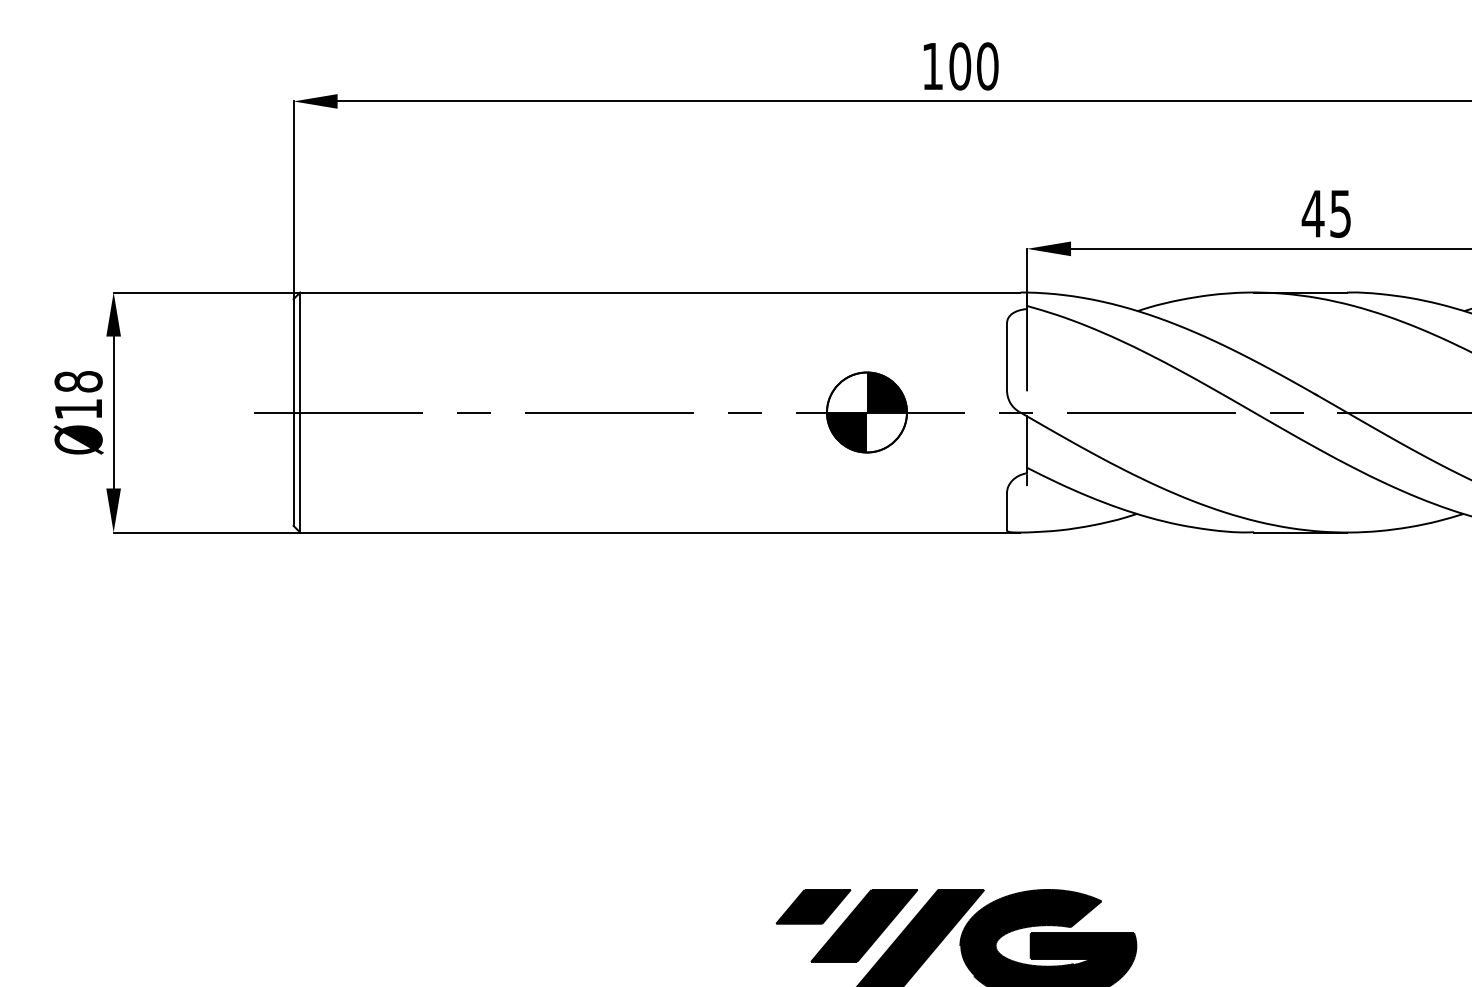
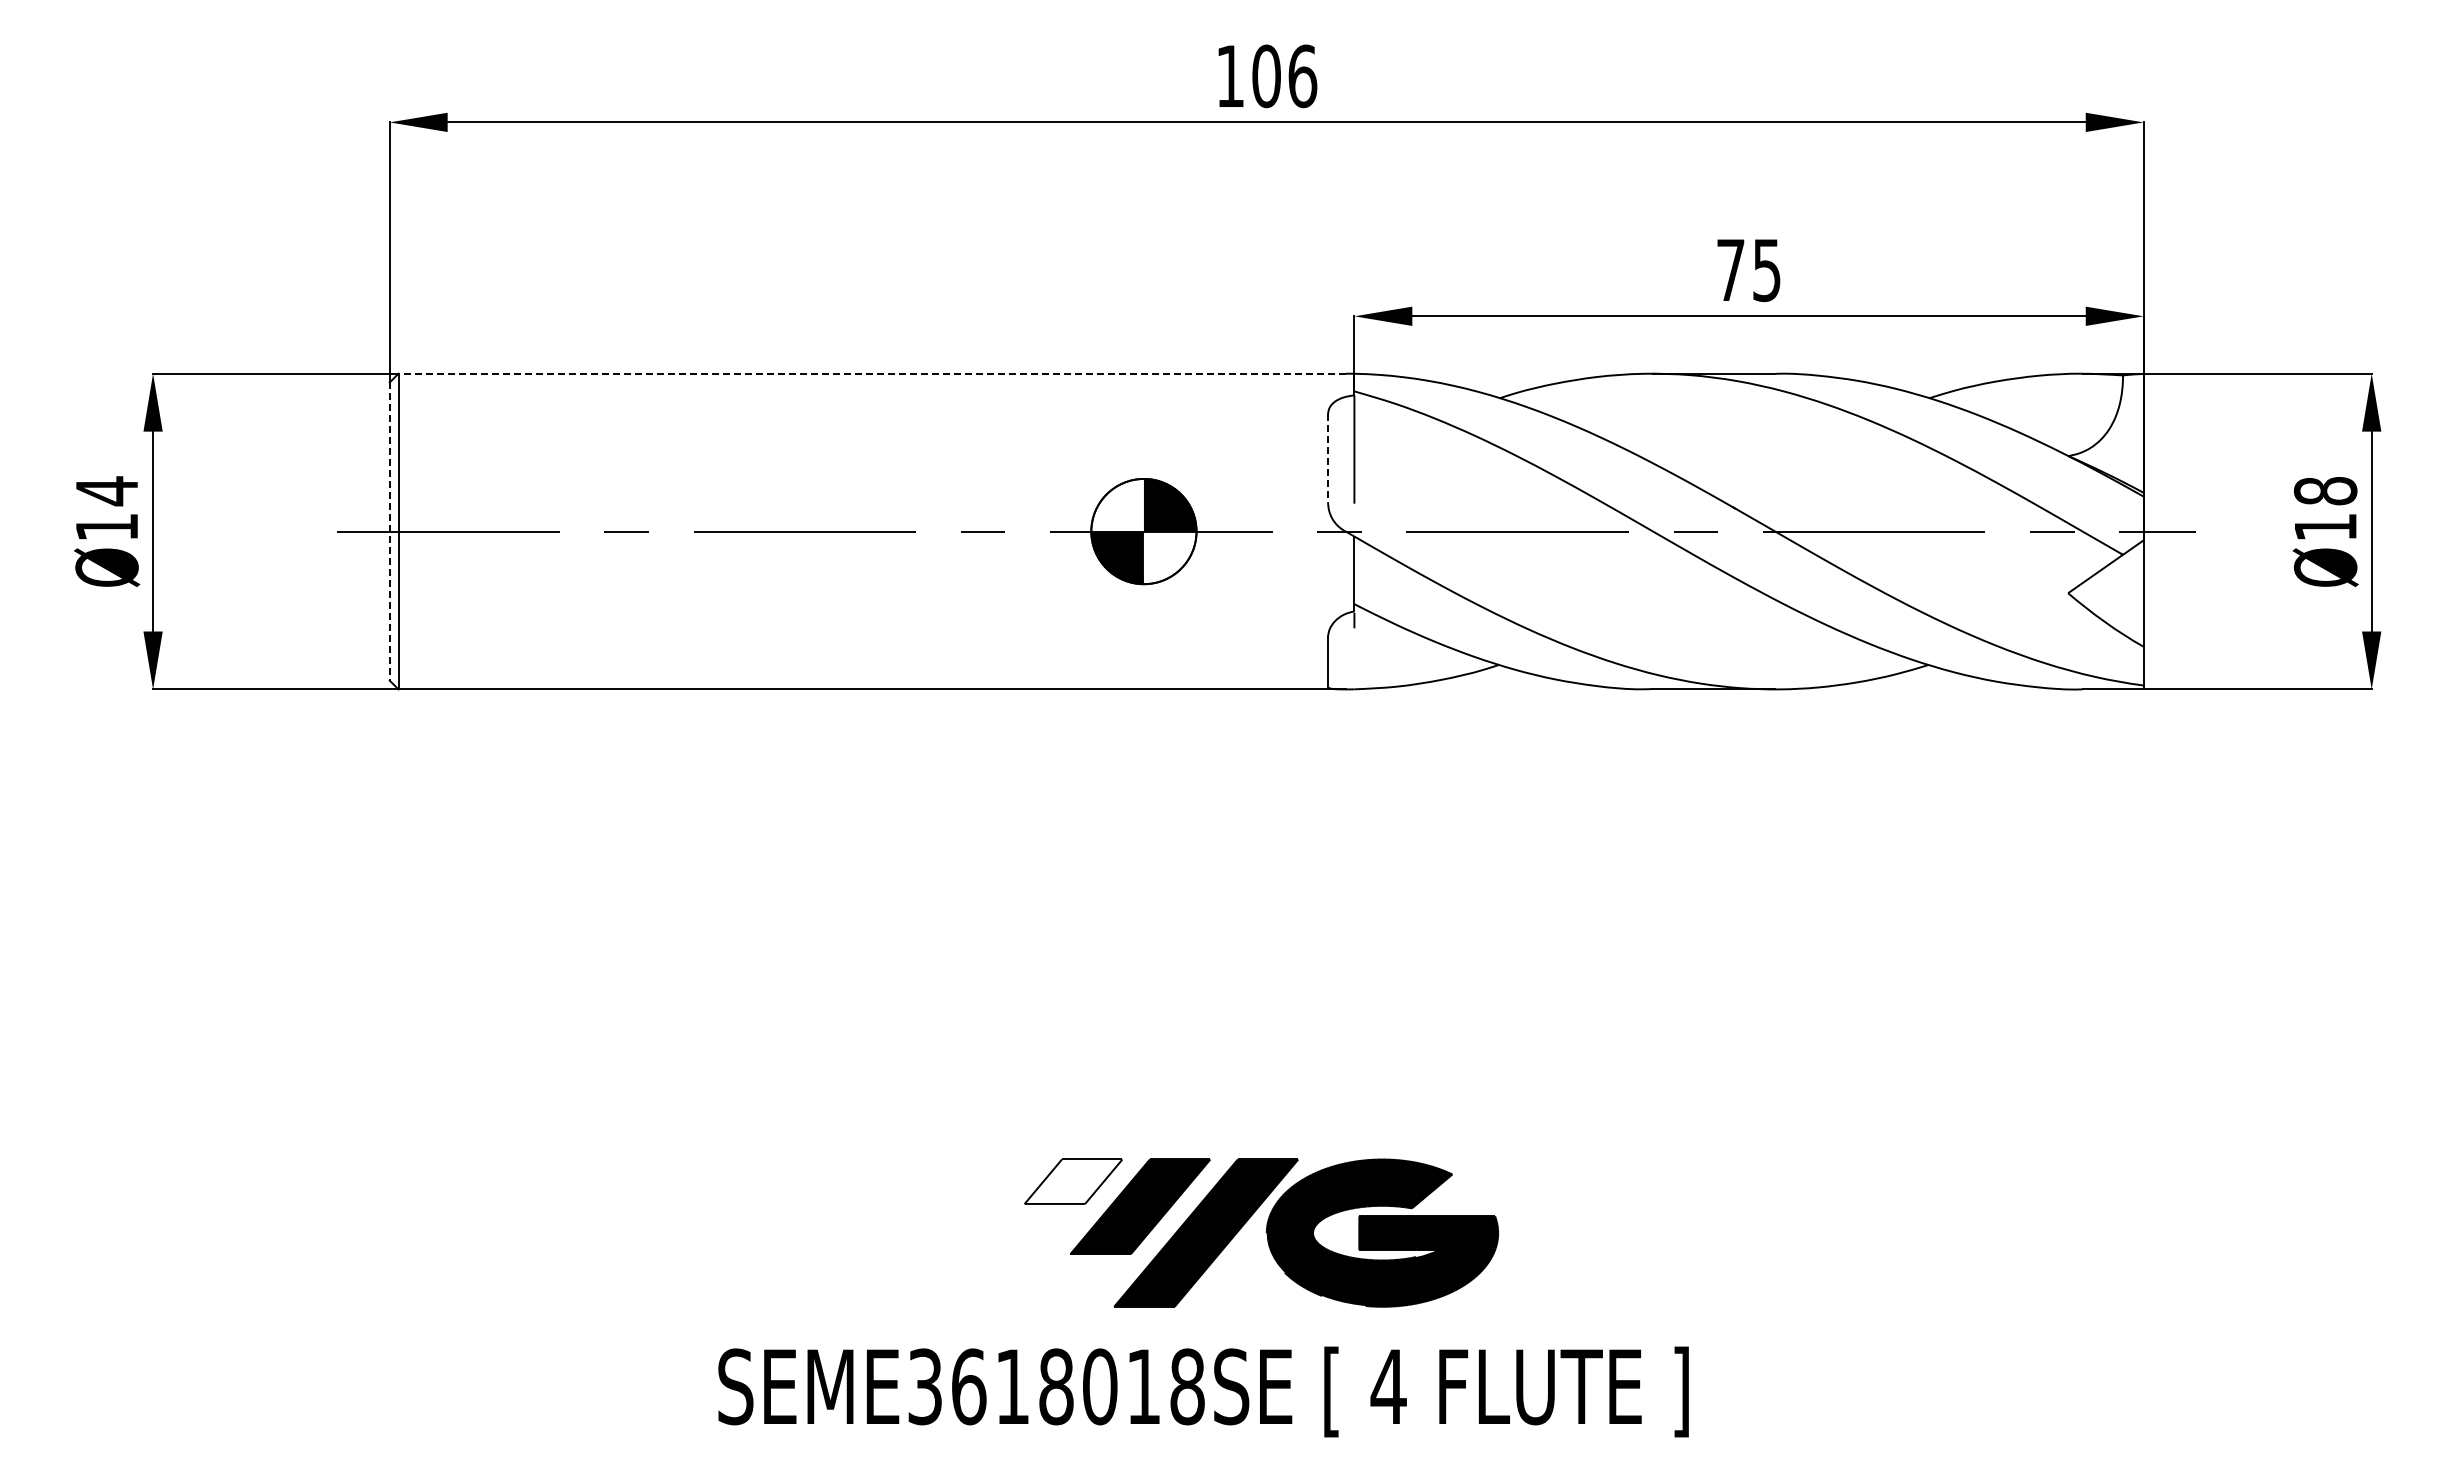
text: (987, 65) -> (1302, 75), 100 -> 106
text: (1312, 213) -> (1730, 269), 45 -> 75
line: (660, 292) -> (872, 373), solid -> dashed
line: (1007, 356) -> (1328, 458), solid -> dashed
text: (78, 382) -> (106, 491), Ø18 -> Ø14
line: (293, 413) -> (389, 532), solid -> dashed
fill: (813, 906) -> (1073, 1181), removed

